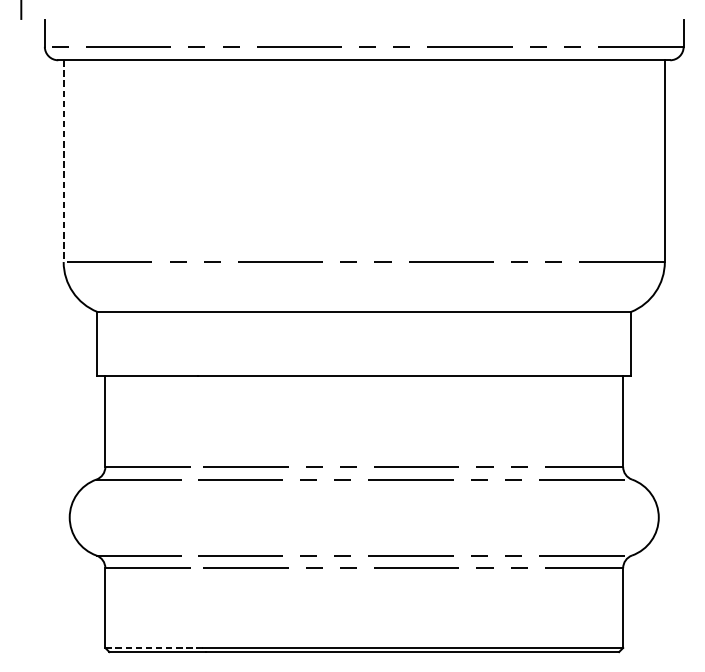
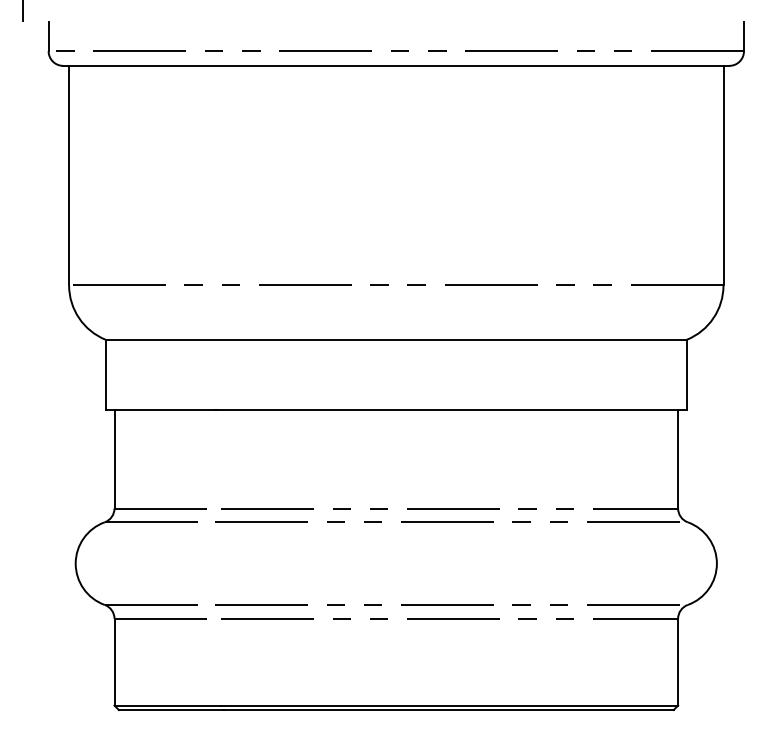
line: (64, 160) -> (69, 175), dashed -> solid
line: (154, 647) -> (168, 705), dashed -> solid

